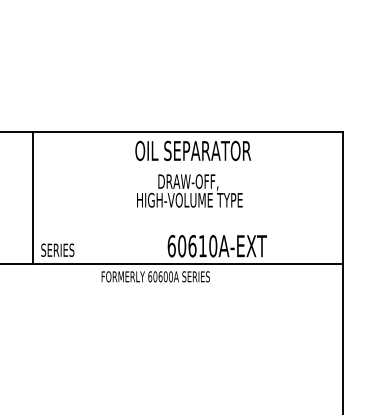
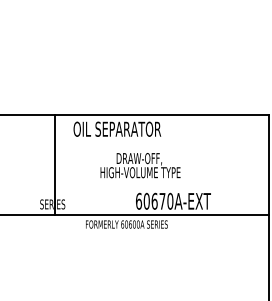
text: (193, 150) -> (117, 128), moved
text: (189, 190) -> (140, 165), moved
line: (33, 197) -> (55, 164), moved
text: (202, 246) -> (162, 201), 60610A-EXT -> 60670A-EXT

